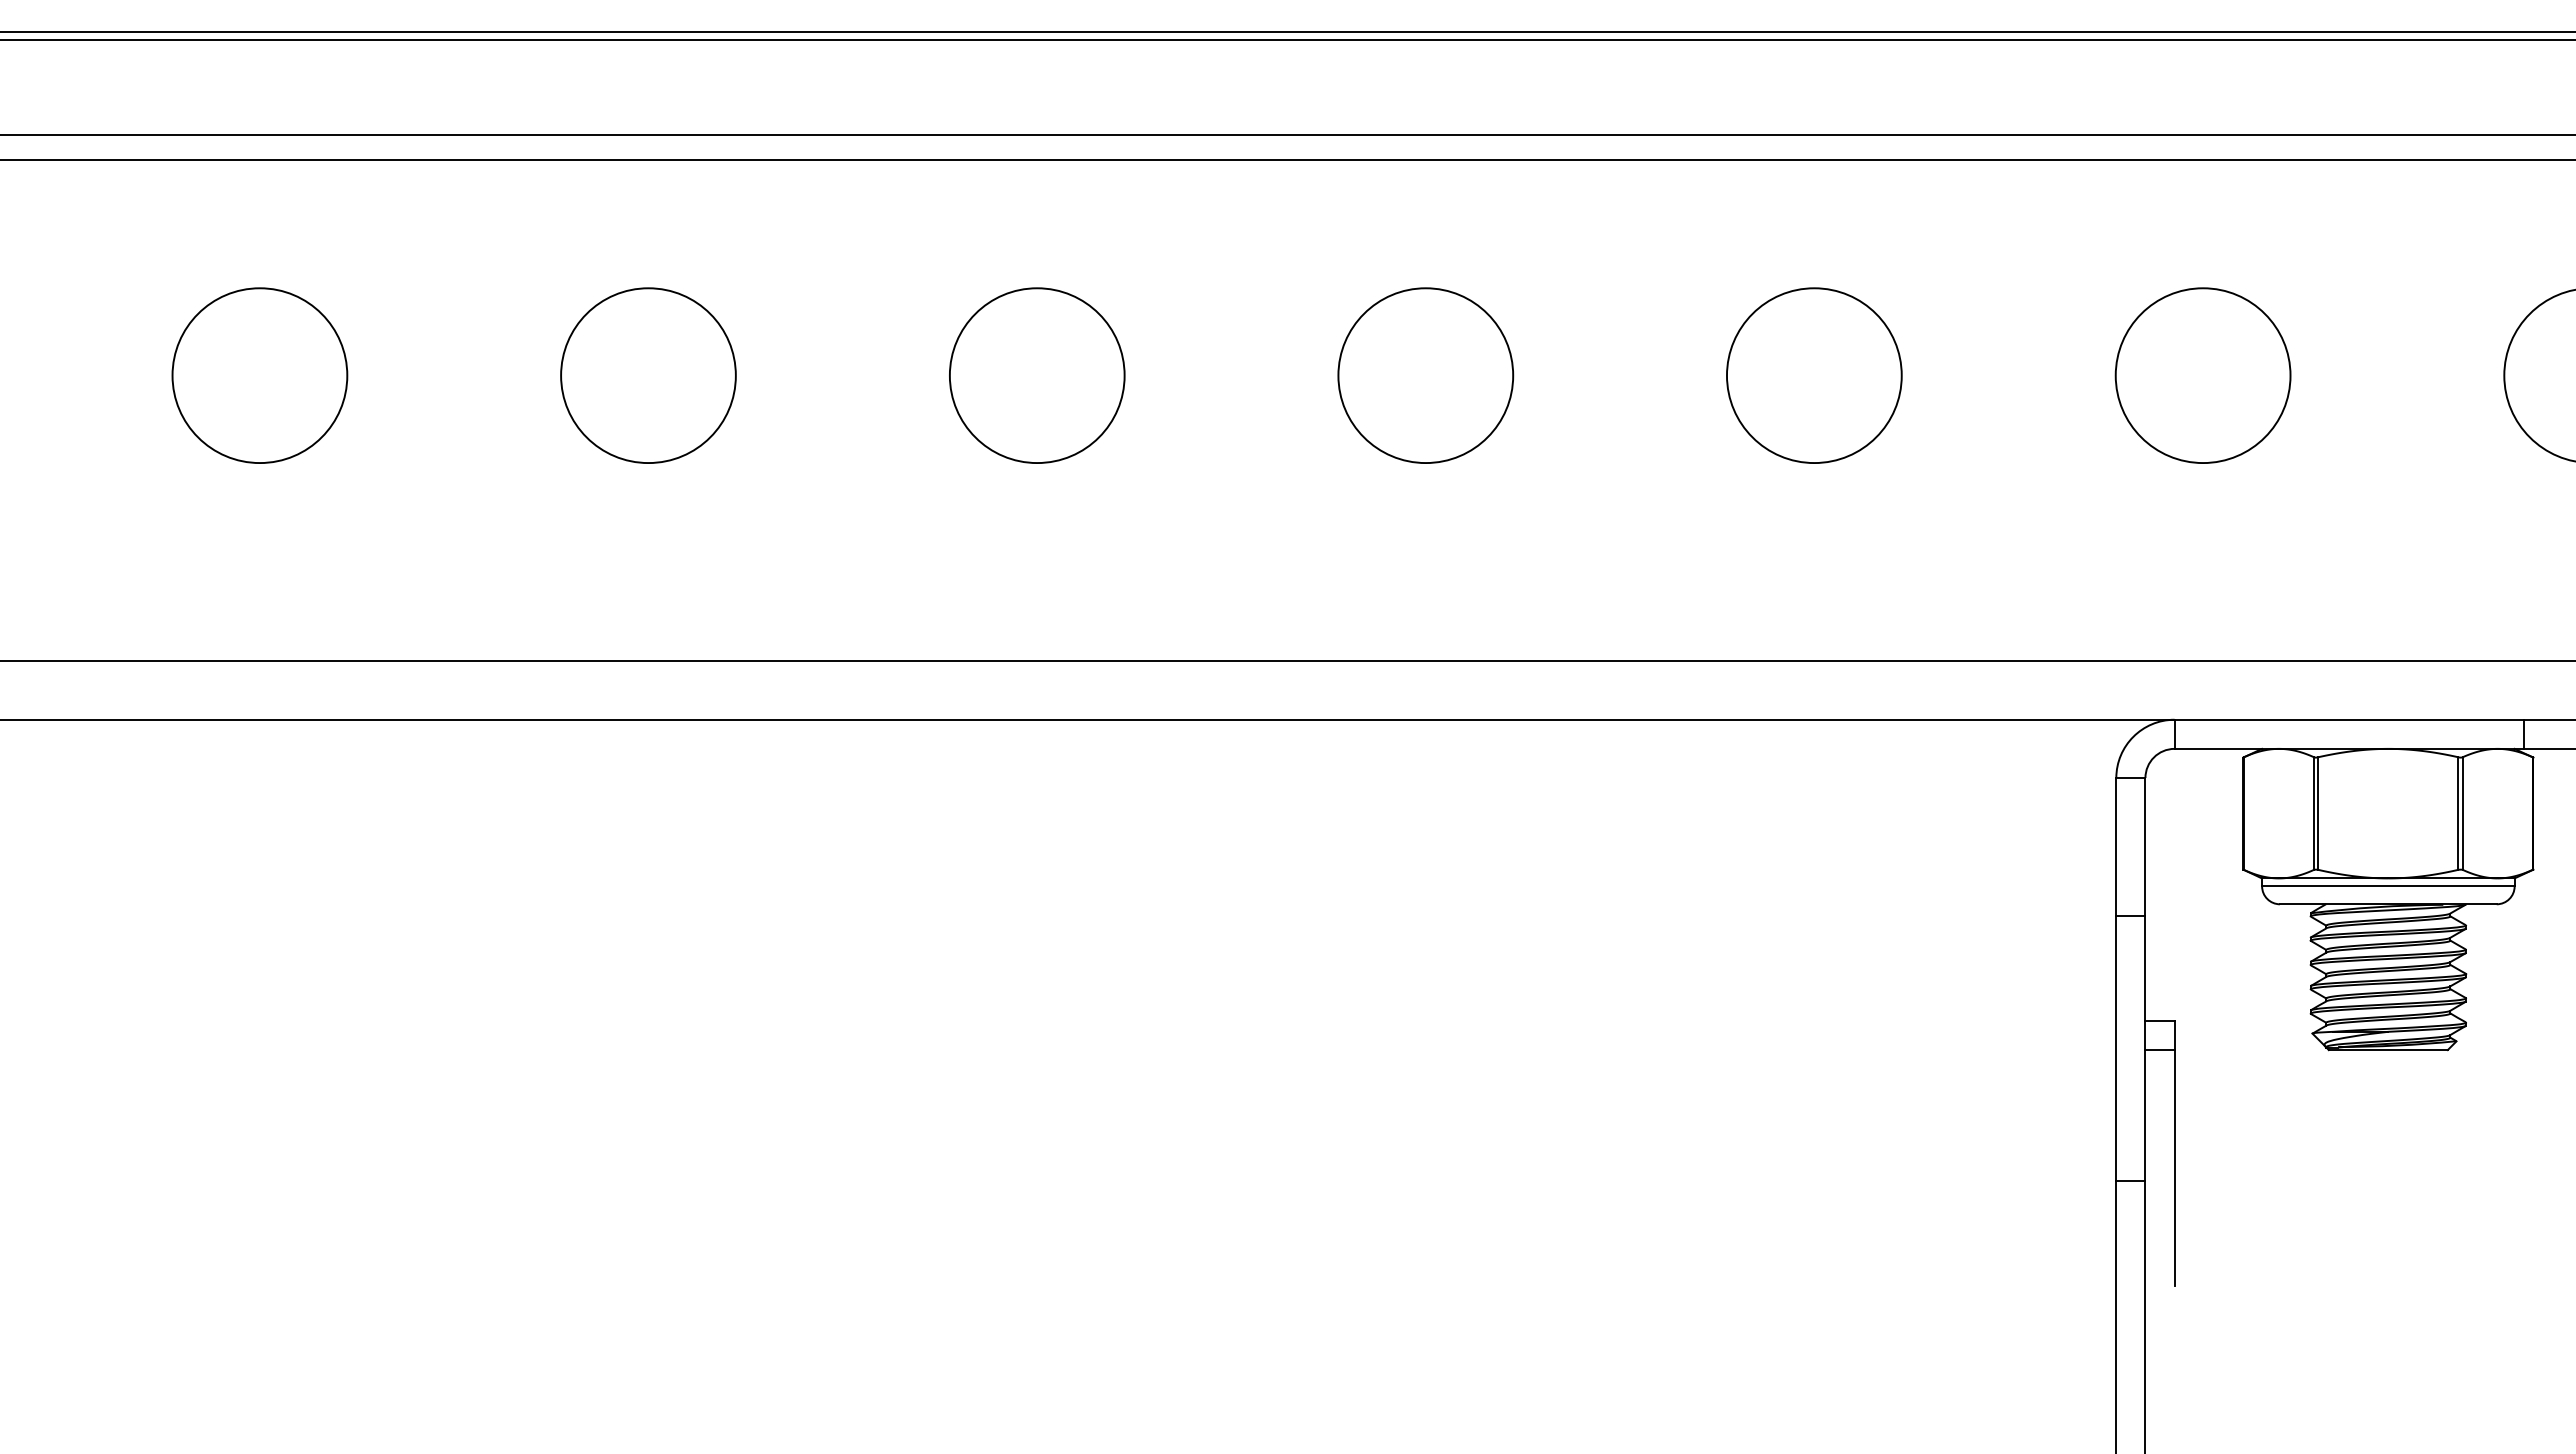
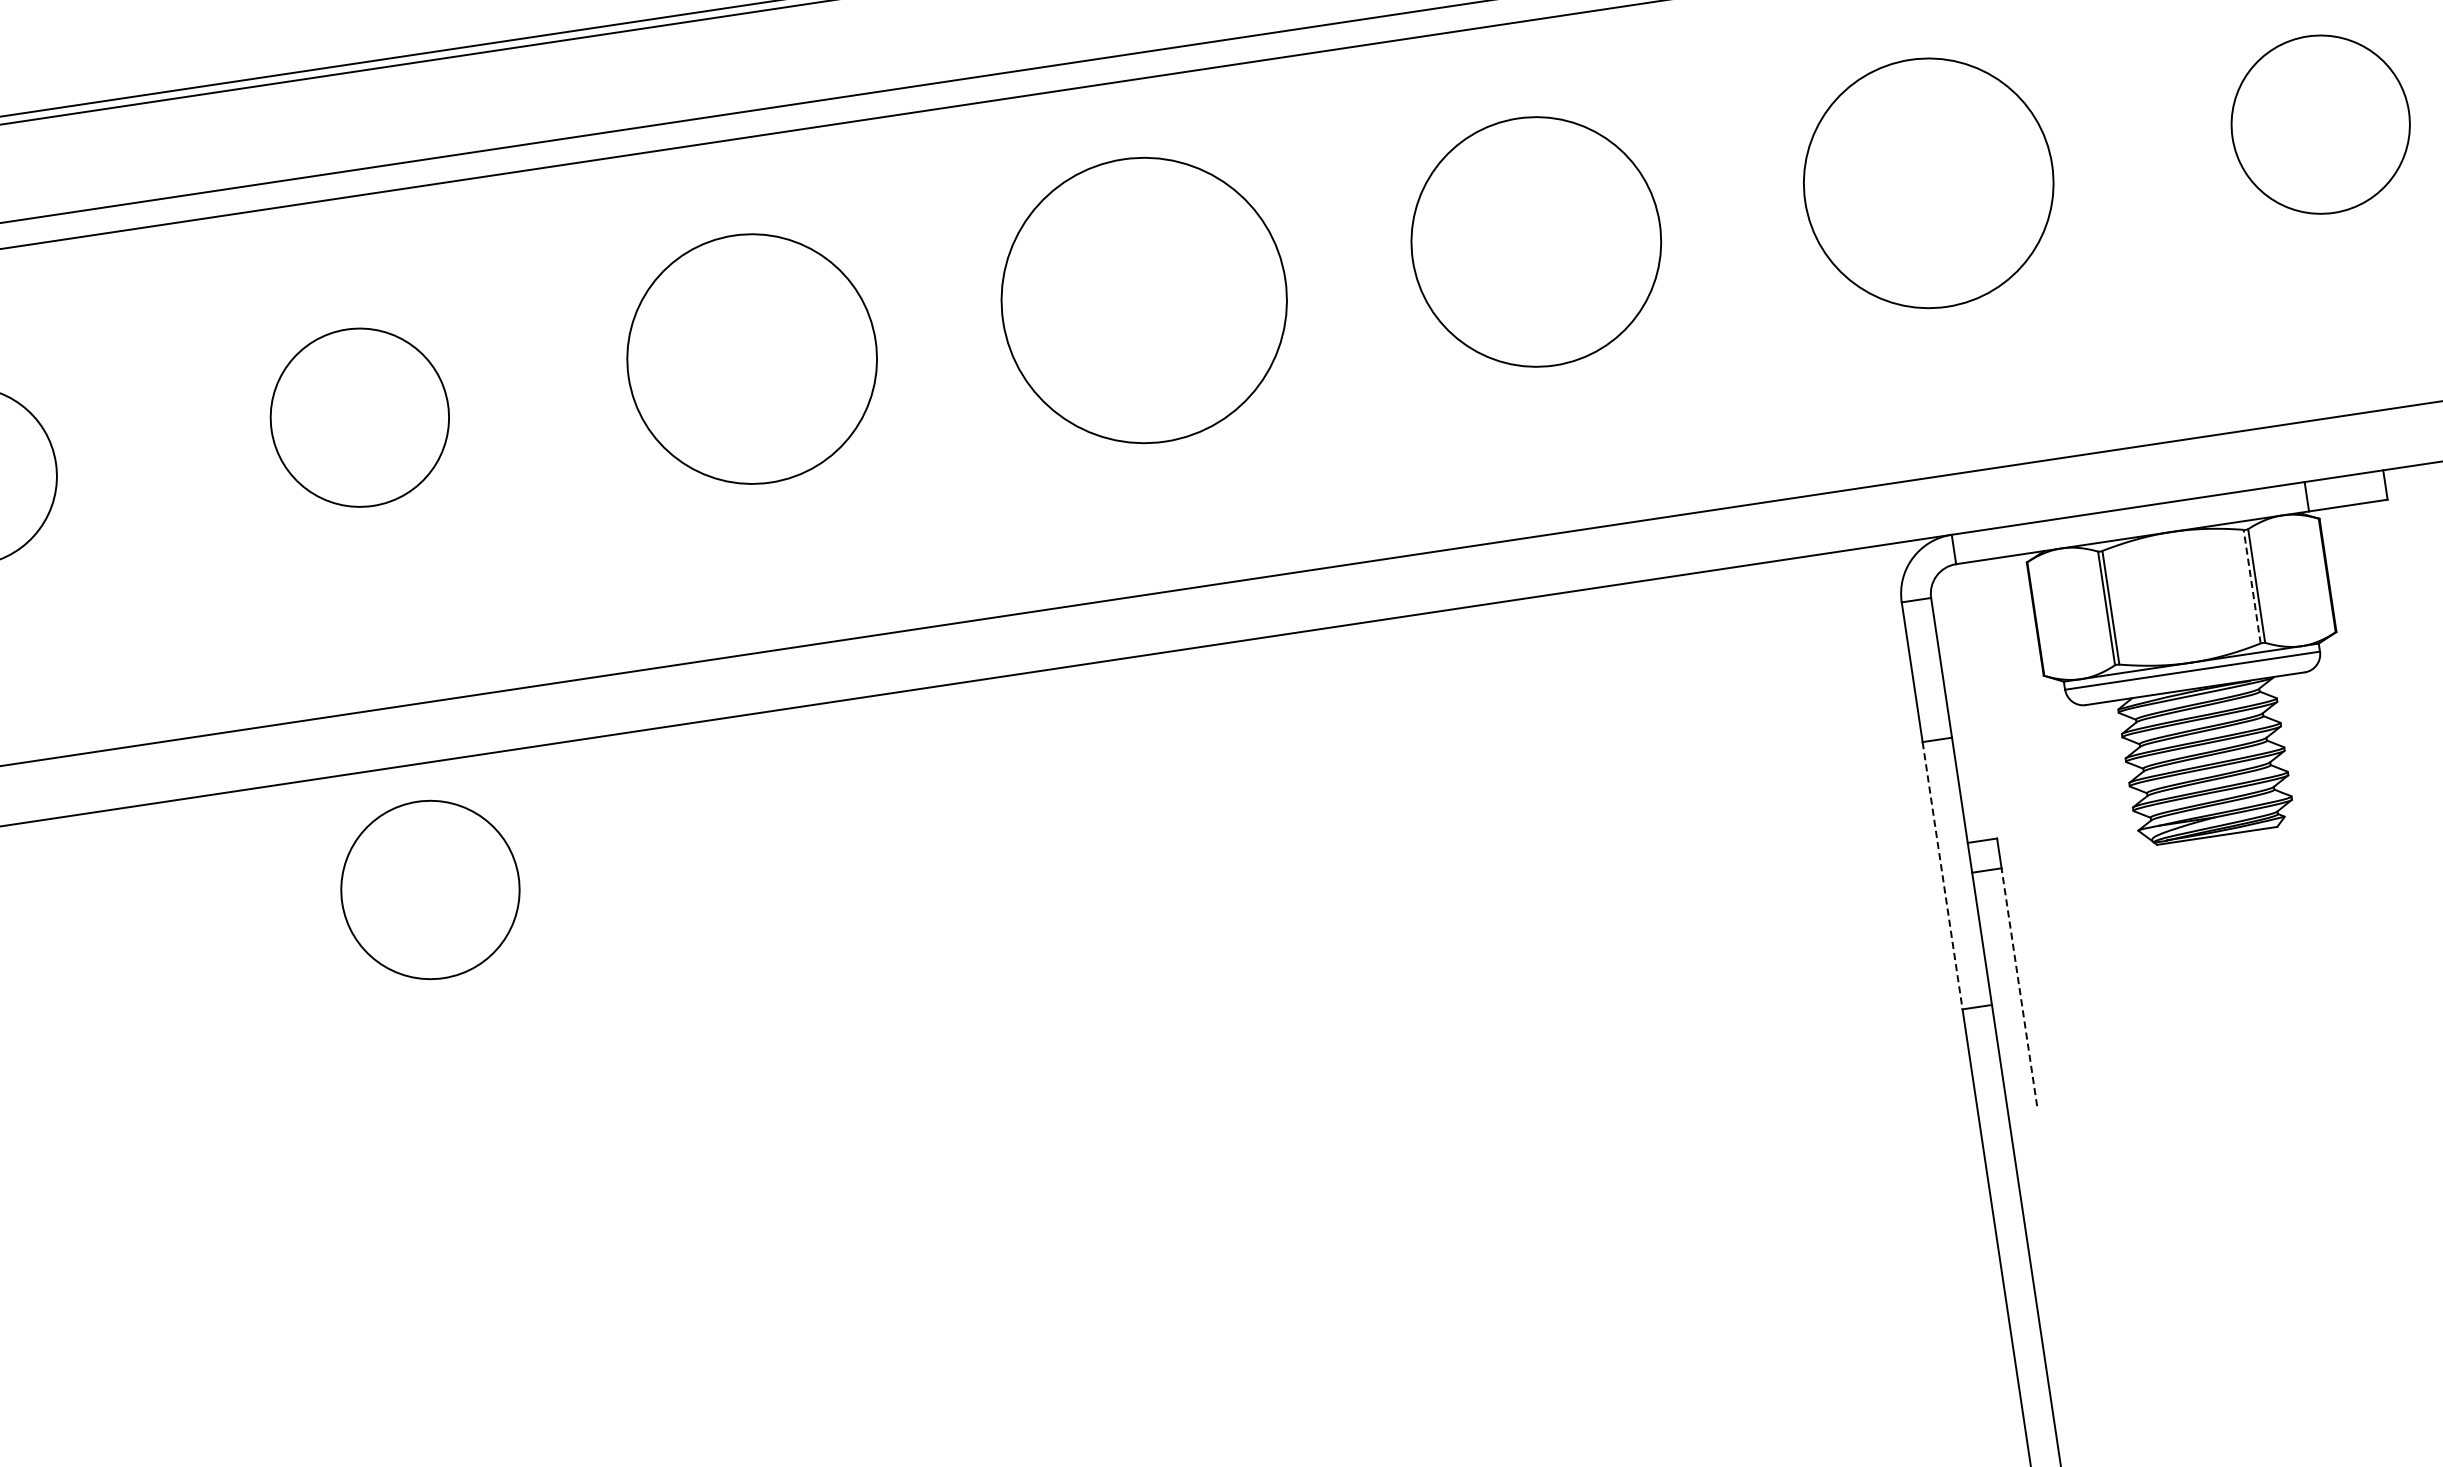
circle: (1036, 375) -> (751, 359), size x1.4
circle: (1425, 375) -> (1143, 300), size x1.6
circle: (1814, 375) -> (1536, 241), size x1.4
circle: (2202, 375) -> (1928, 183), size x1.4
line: (2458, 813) -> (2252, 586), solid -> dashed
circle: (648, 843) -> (430, 889), added
line: (2116, 1049) -> (1942, 876), solid -> dashed
line: (2174, 1168) -> (2019, 987), solid -> dashed

